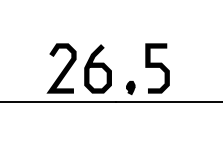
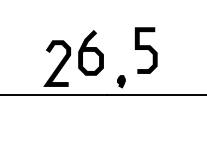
curve: (97, 67) -> (90, 51), moved
curve: (157, 67) -> (146, 49), moved

